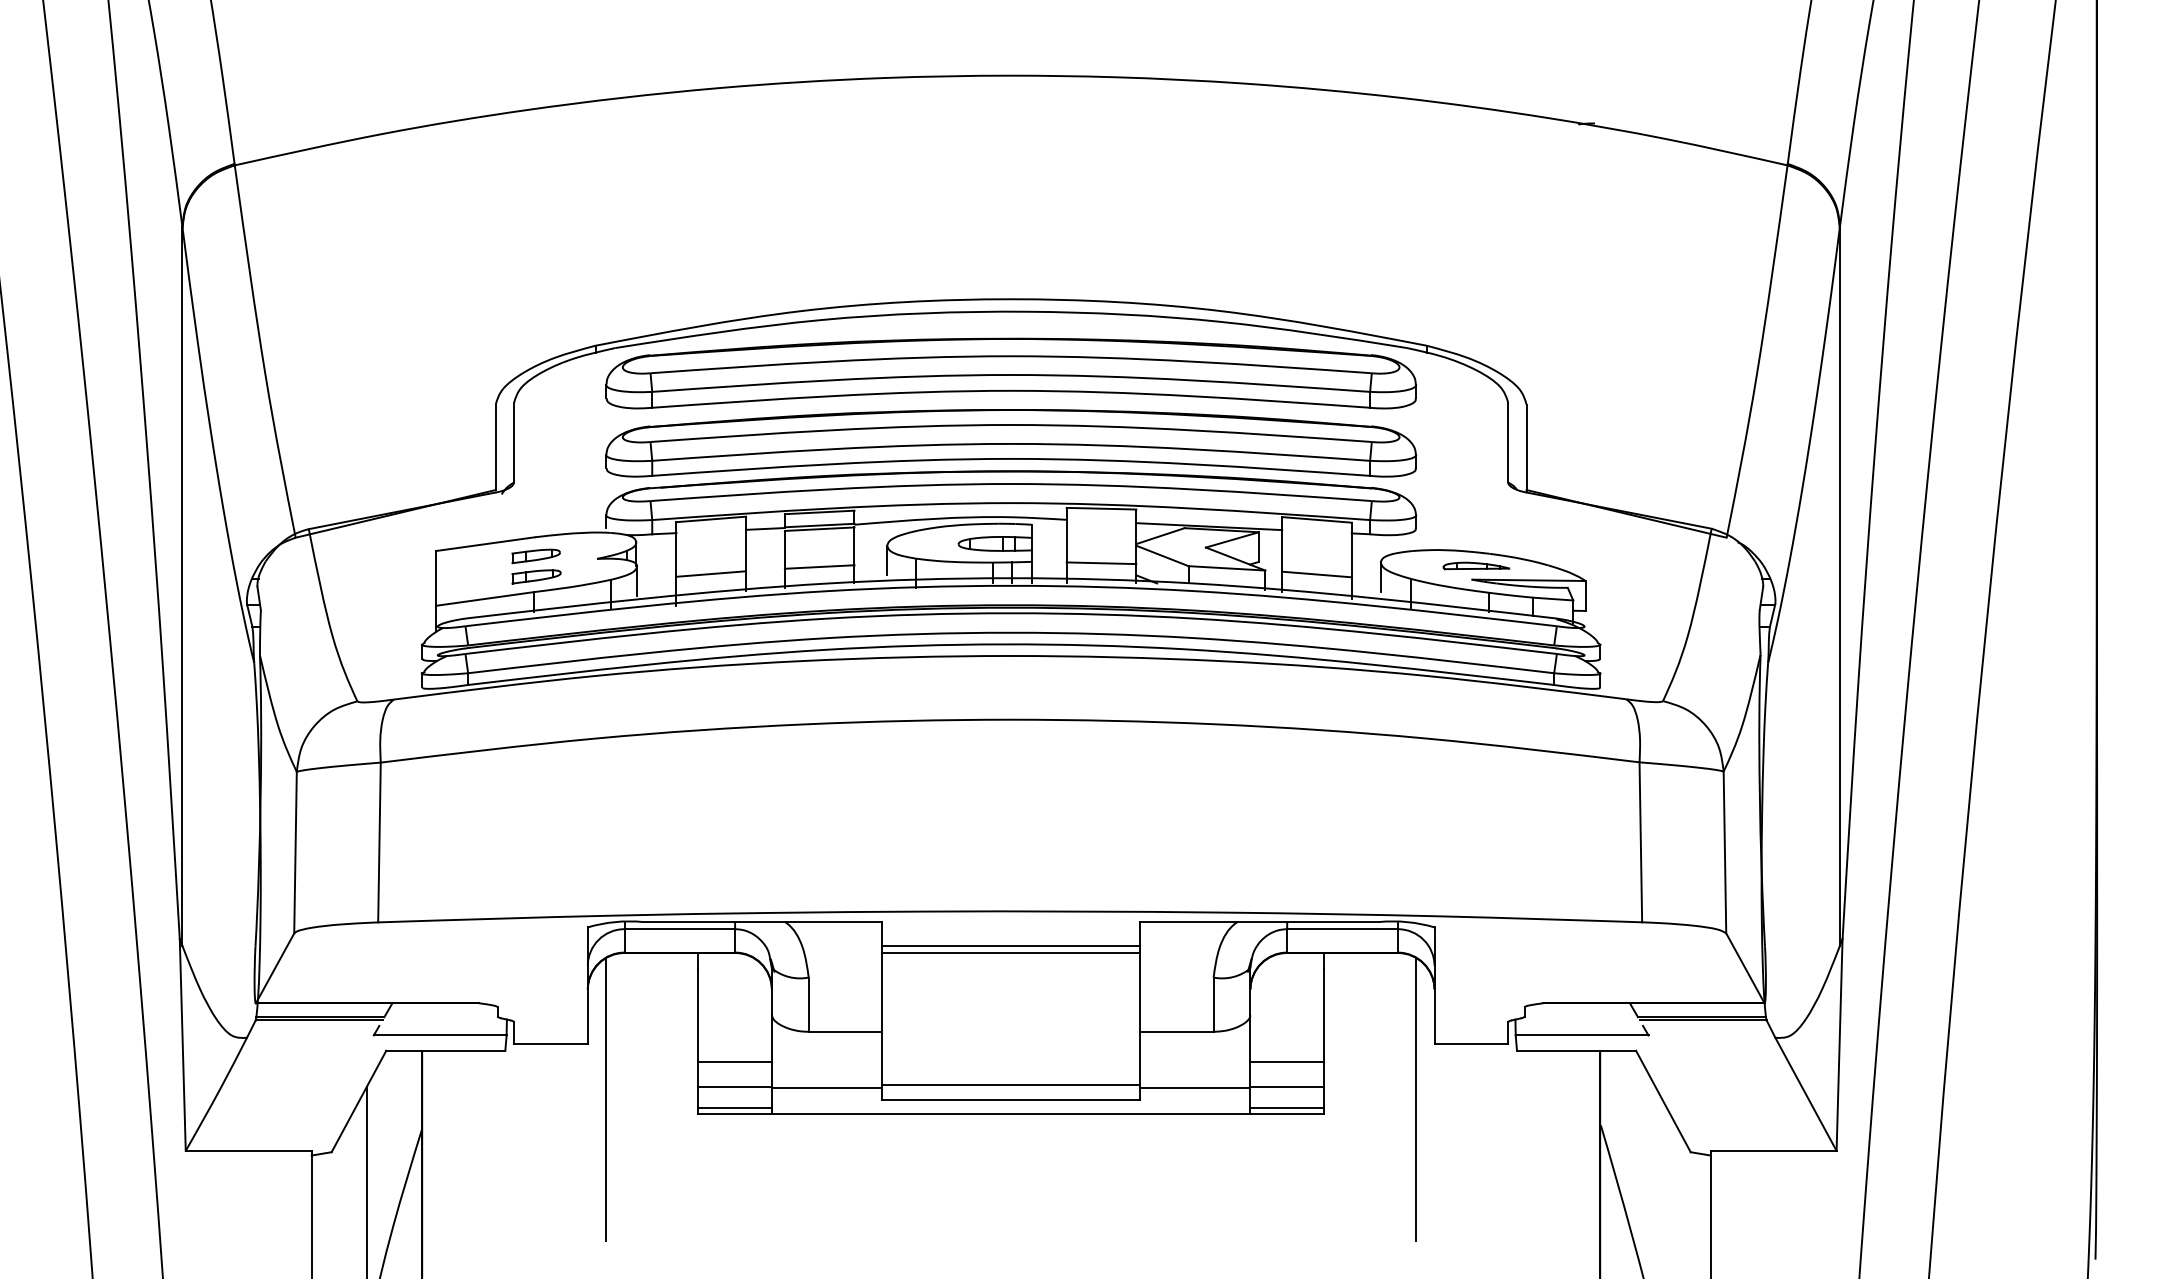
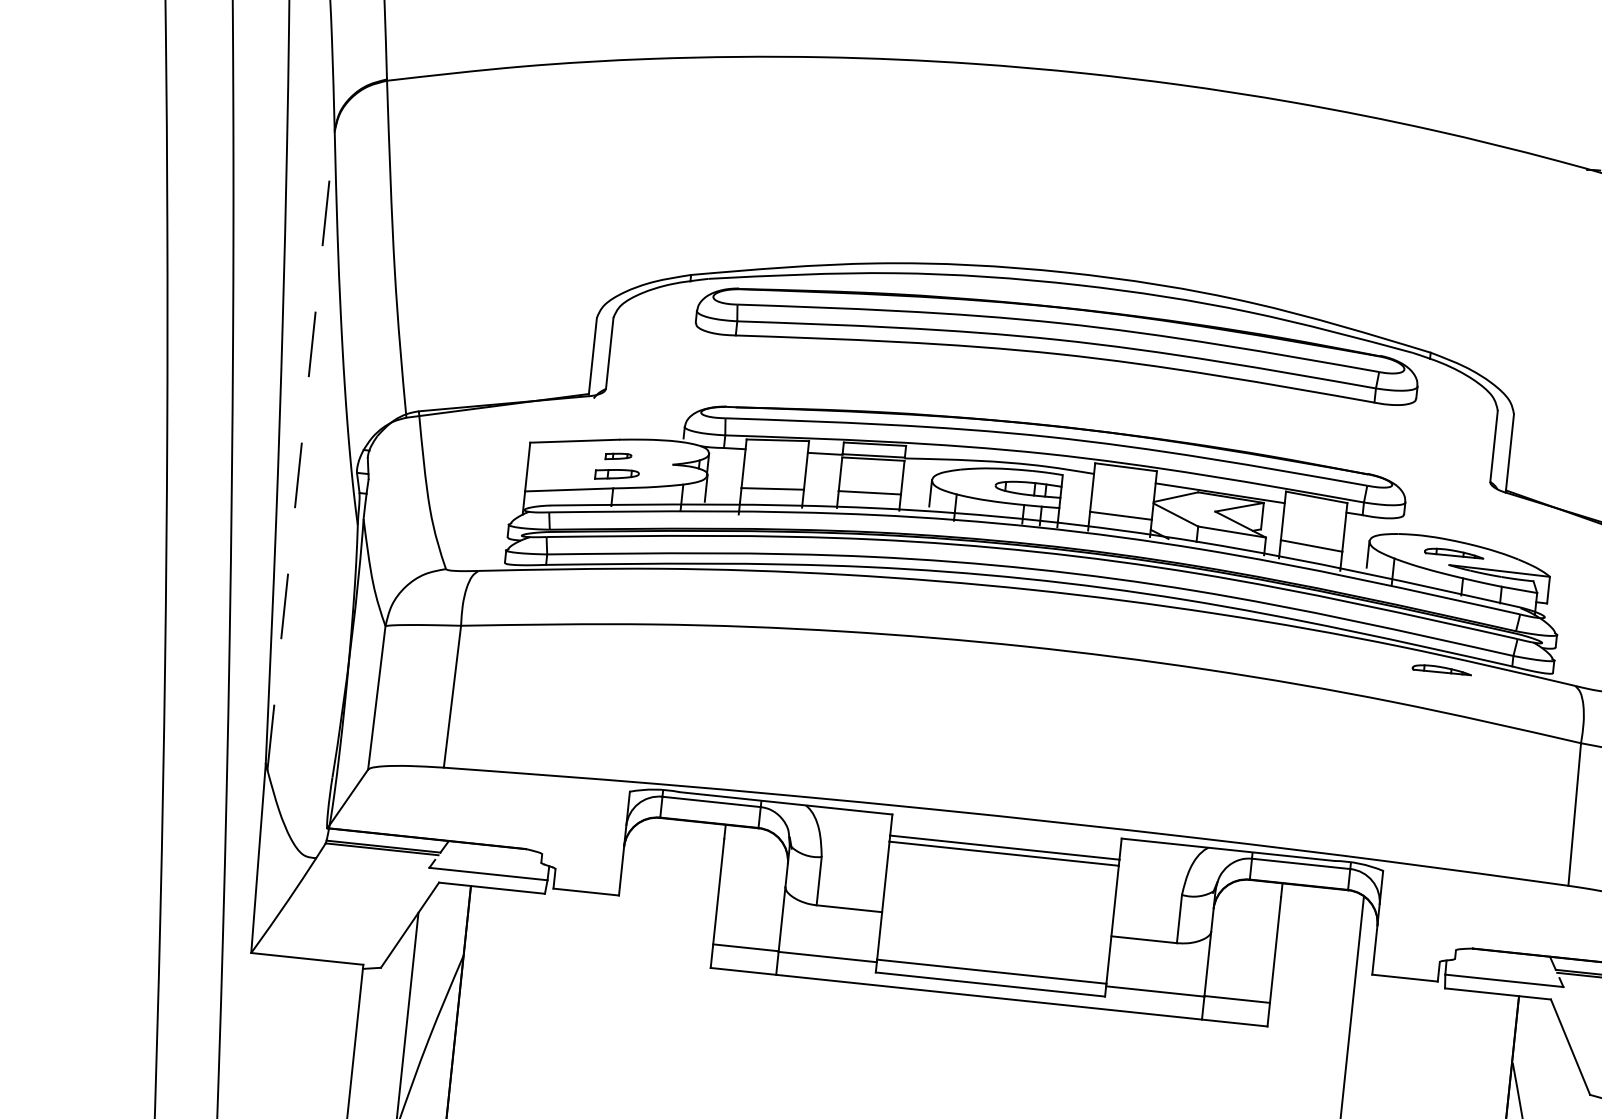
part: (1011, 443) -> (1052, 400), removed
part: (535, 556) -> (618, 456), size x0.6
line: (182, 586) -> (301, 450), solid -> dashed
part: (1476, 696) -> (1442, 669), added
line: (734, 1062) -> (747, 925), removed
line: (1287, 1062) -> (1239, 977), removed
line: (606, 1099) -> (630, 946), removed
line: (734, 1108) -> (743, 966), removed
line: (1287, 1108) -> (1235, 1018), removed

